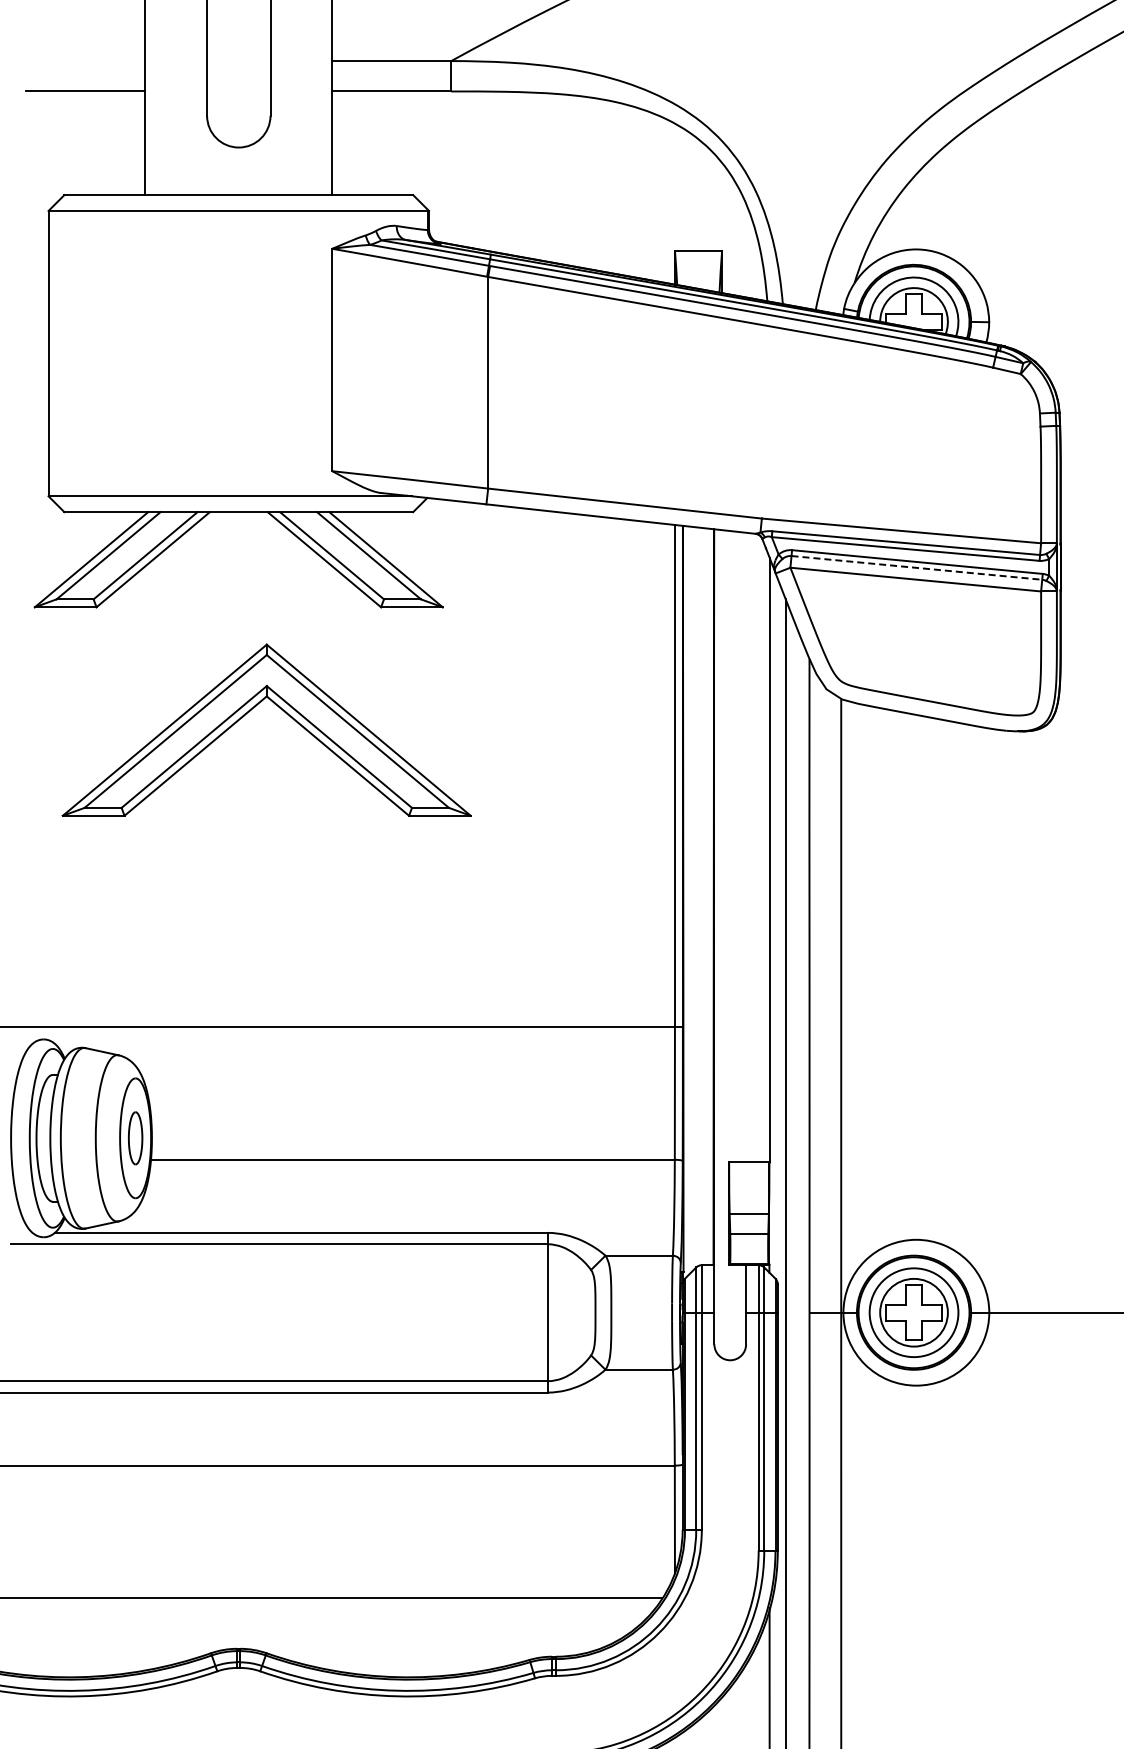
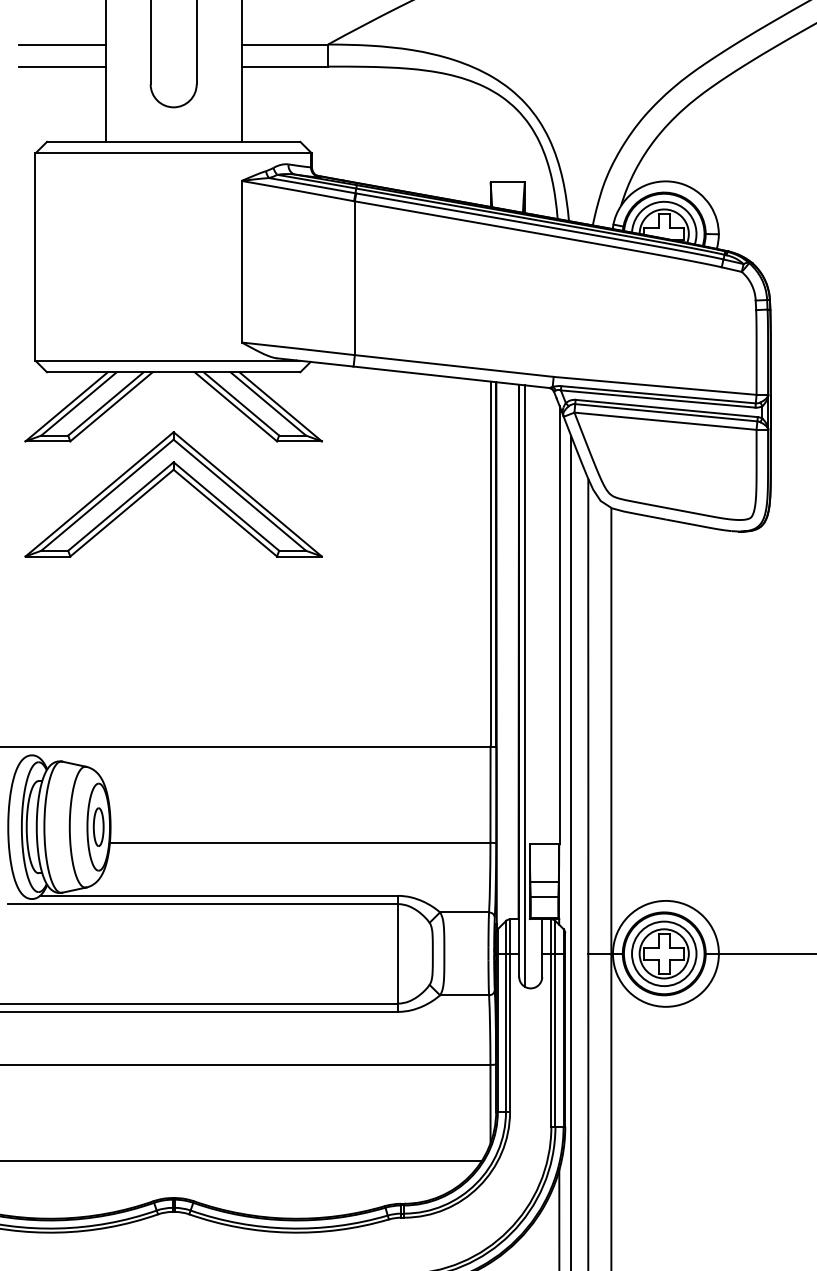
line: (85, 61) -> (62, 44), added
line: (916, 567) -> (666, 412), dashed -> solid
part: (249, 712) -> (161, 481), moved
line: (722, 943) -> (525, 685), added

